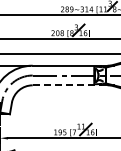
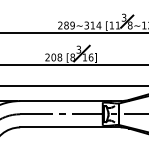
line: (67, 85) -> (66, 127), dashed -> solid

